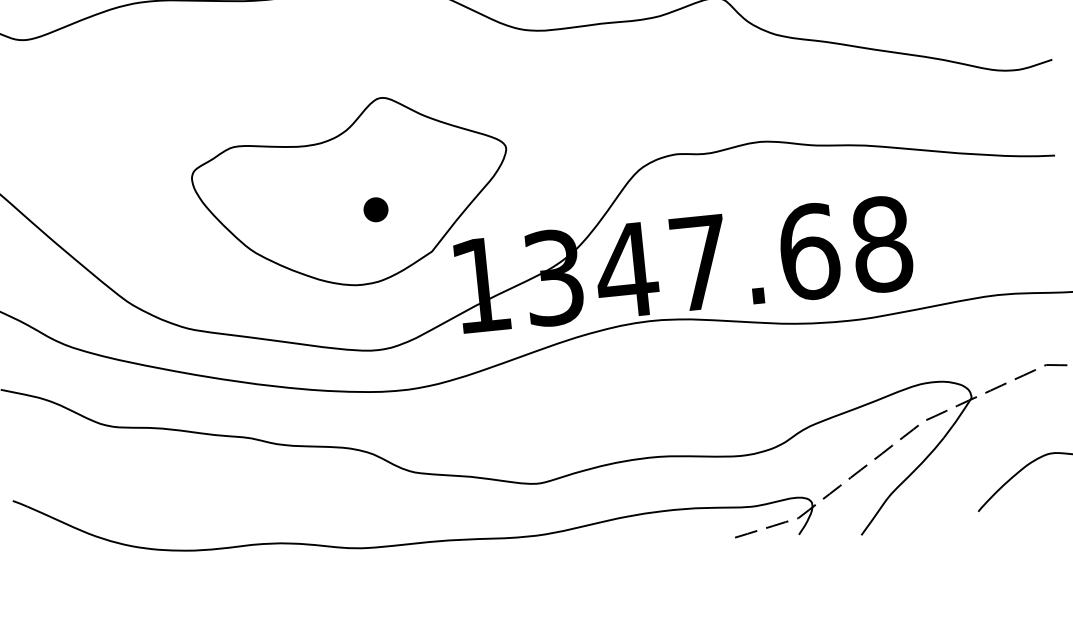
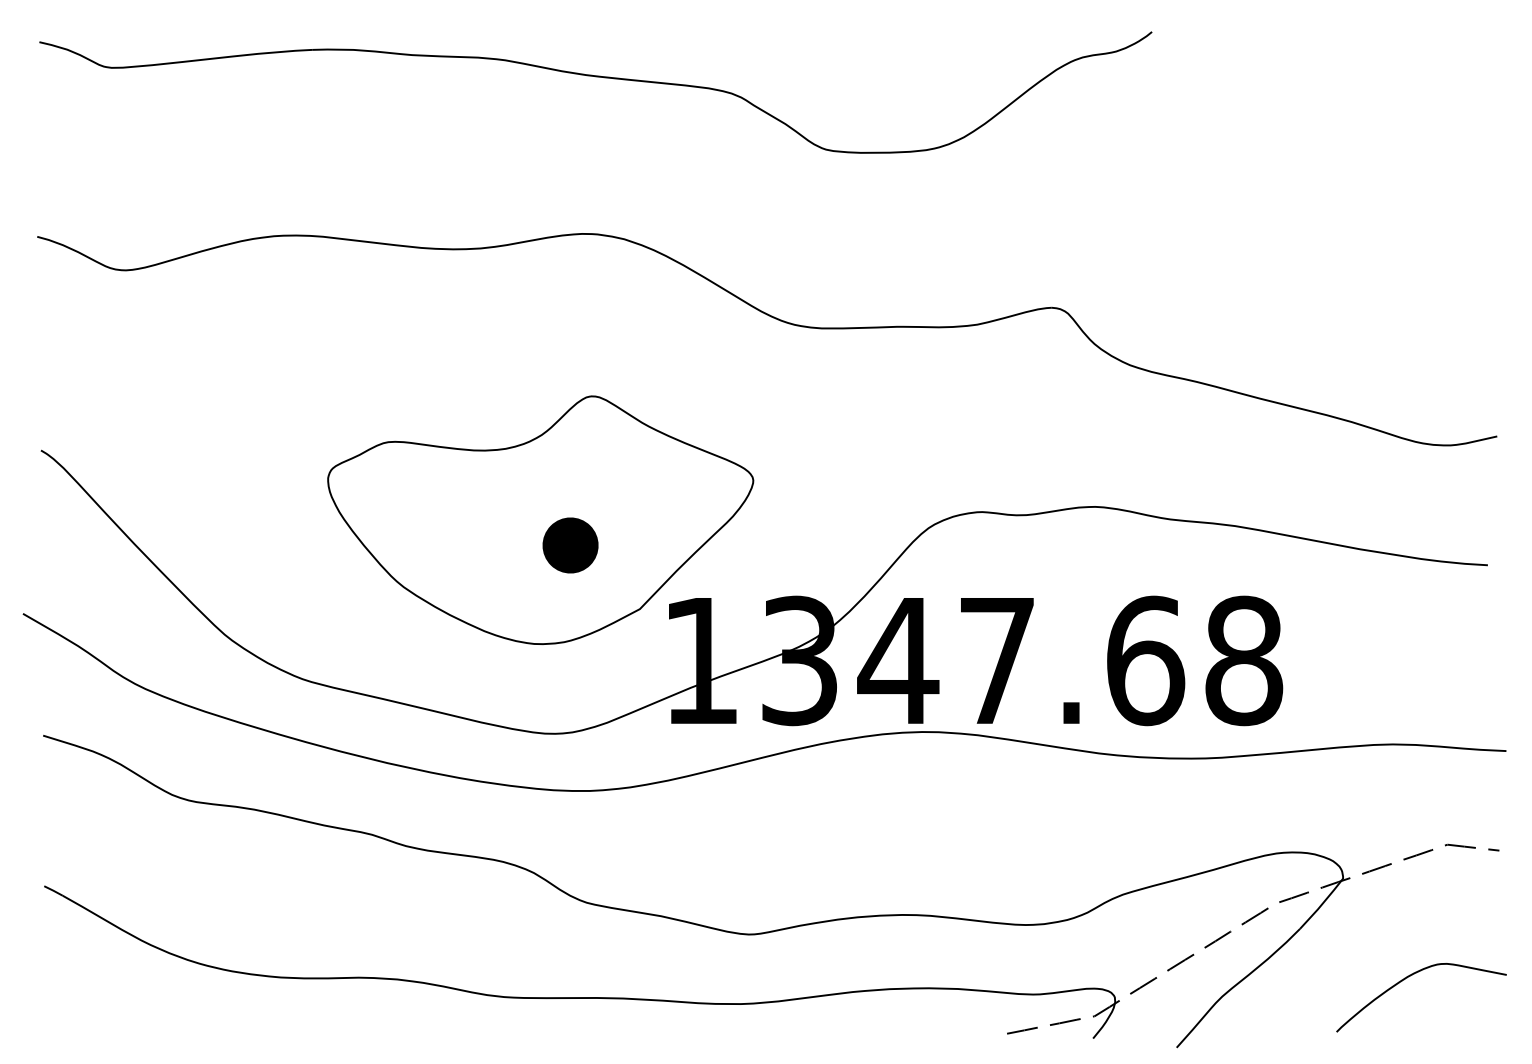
part: (375, 209) -> (570, 545), size x1.67

